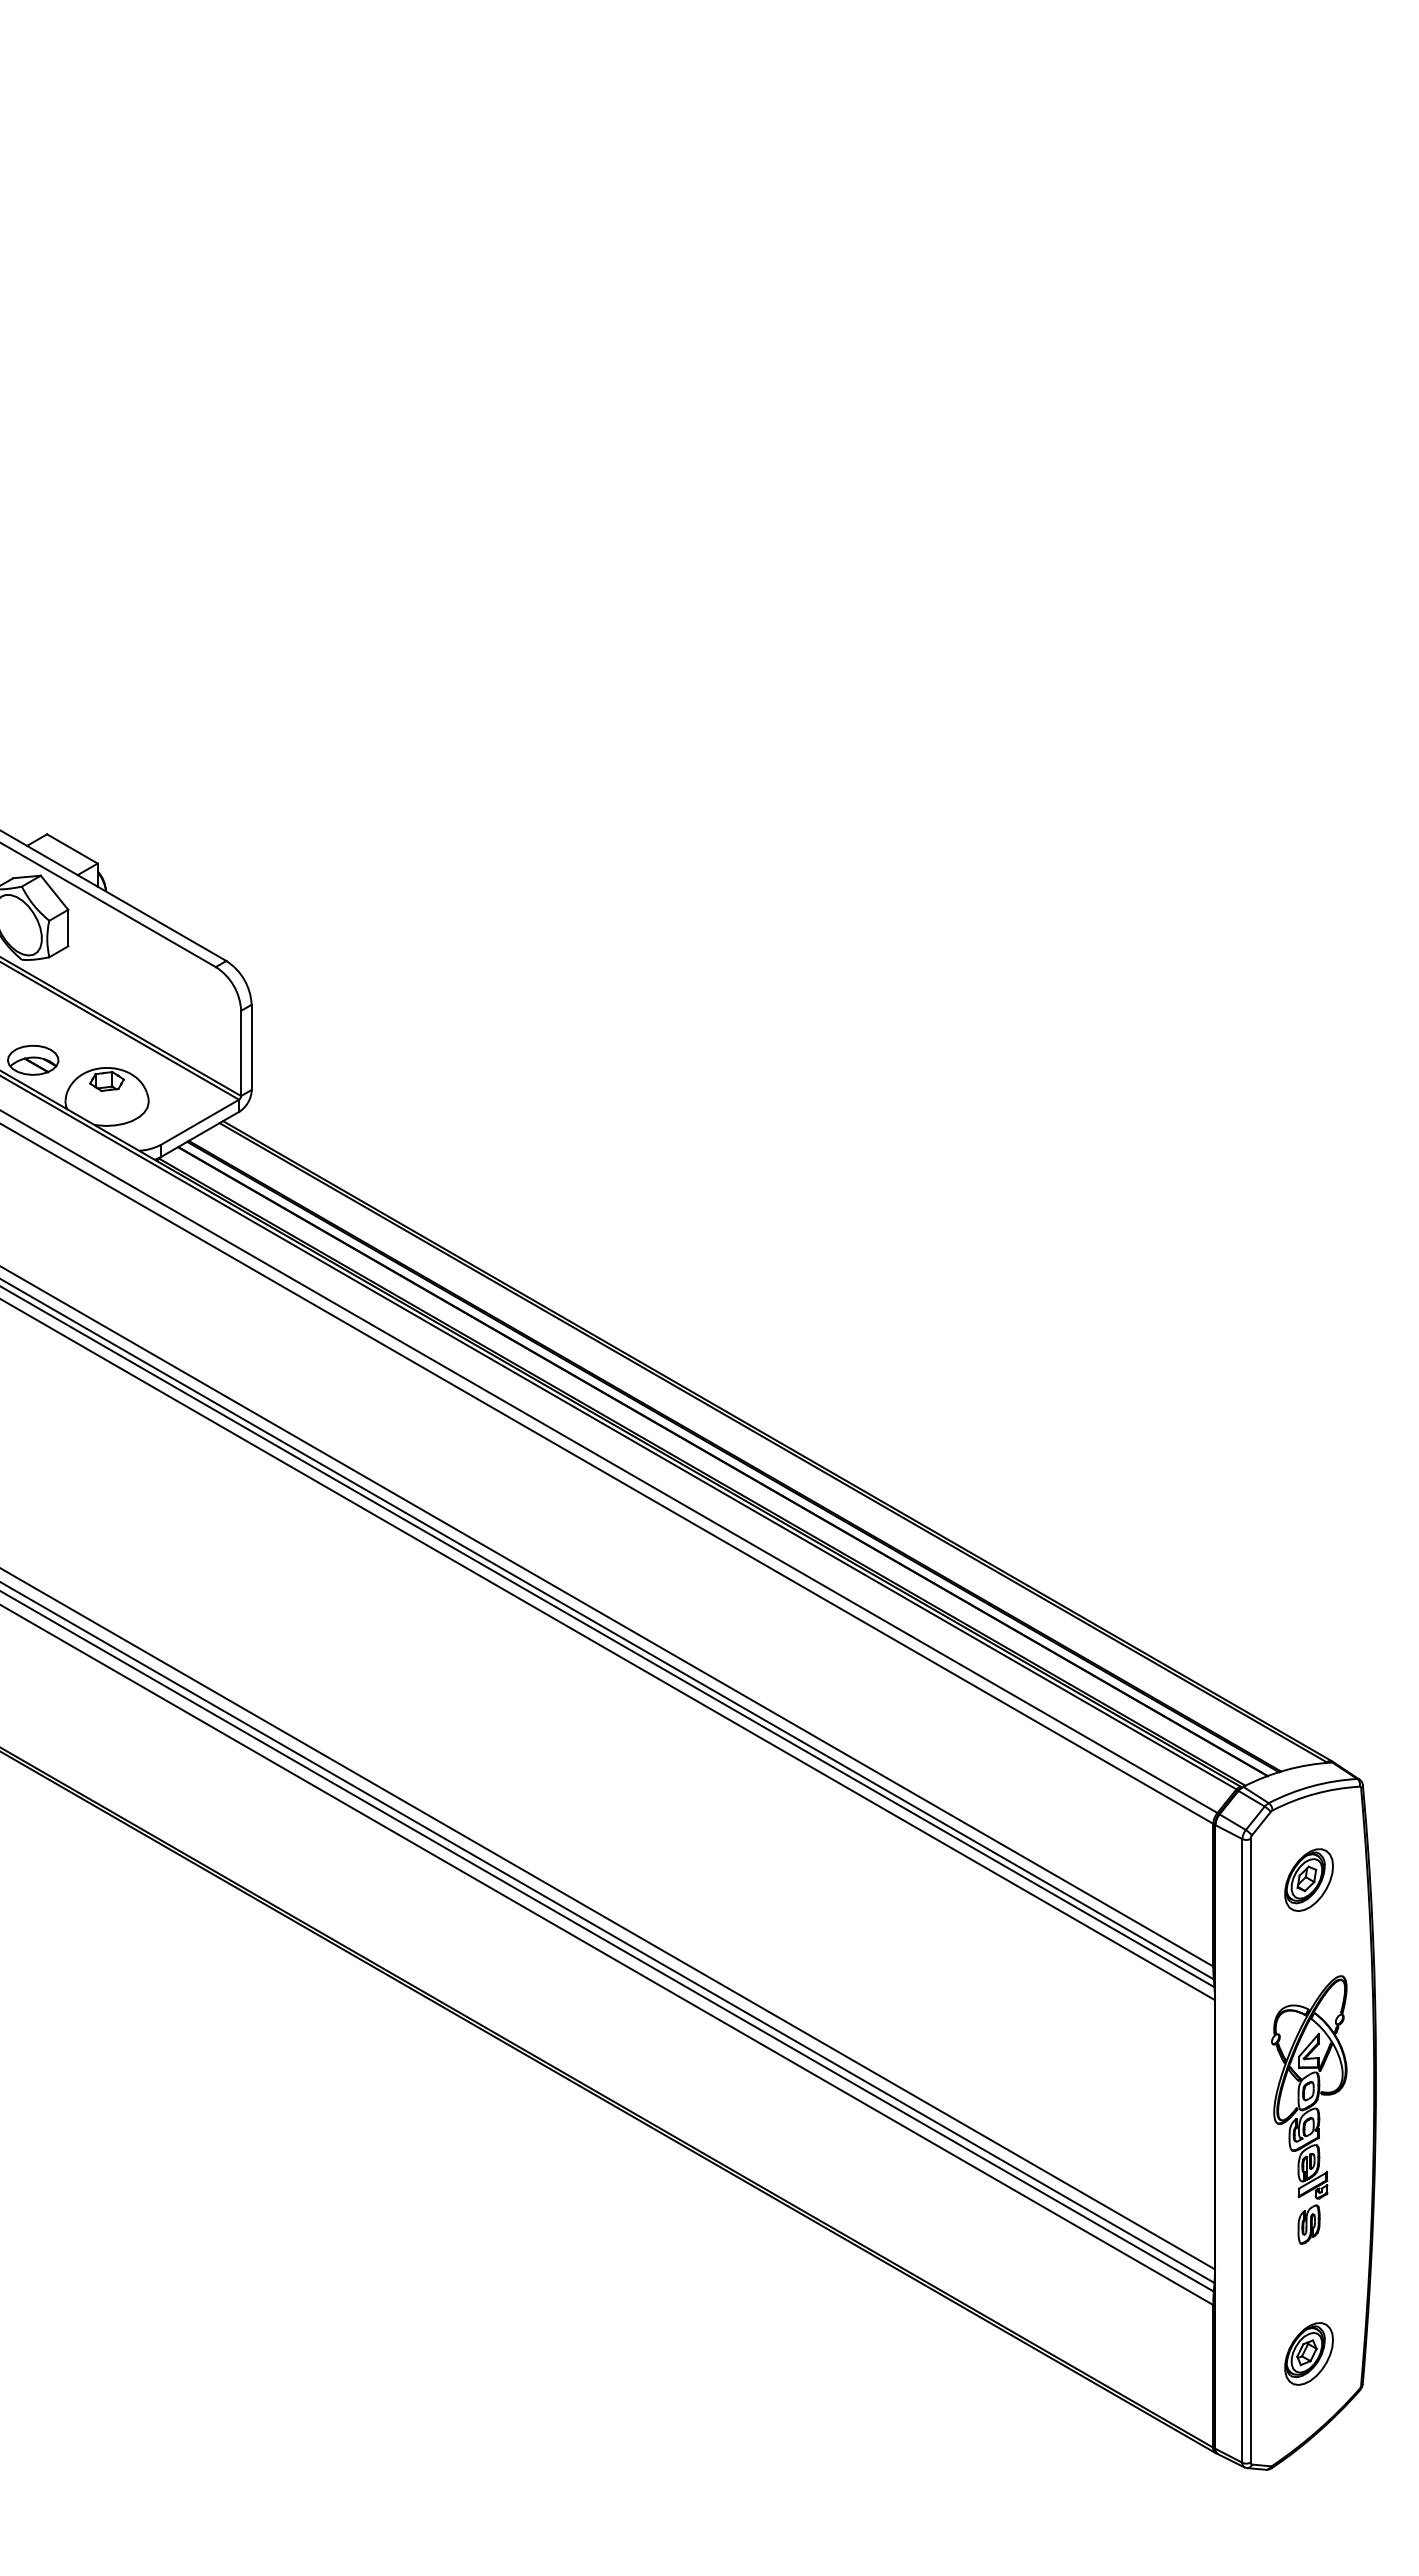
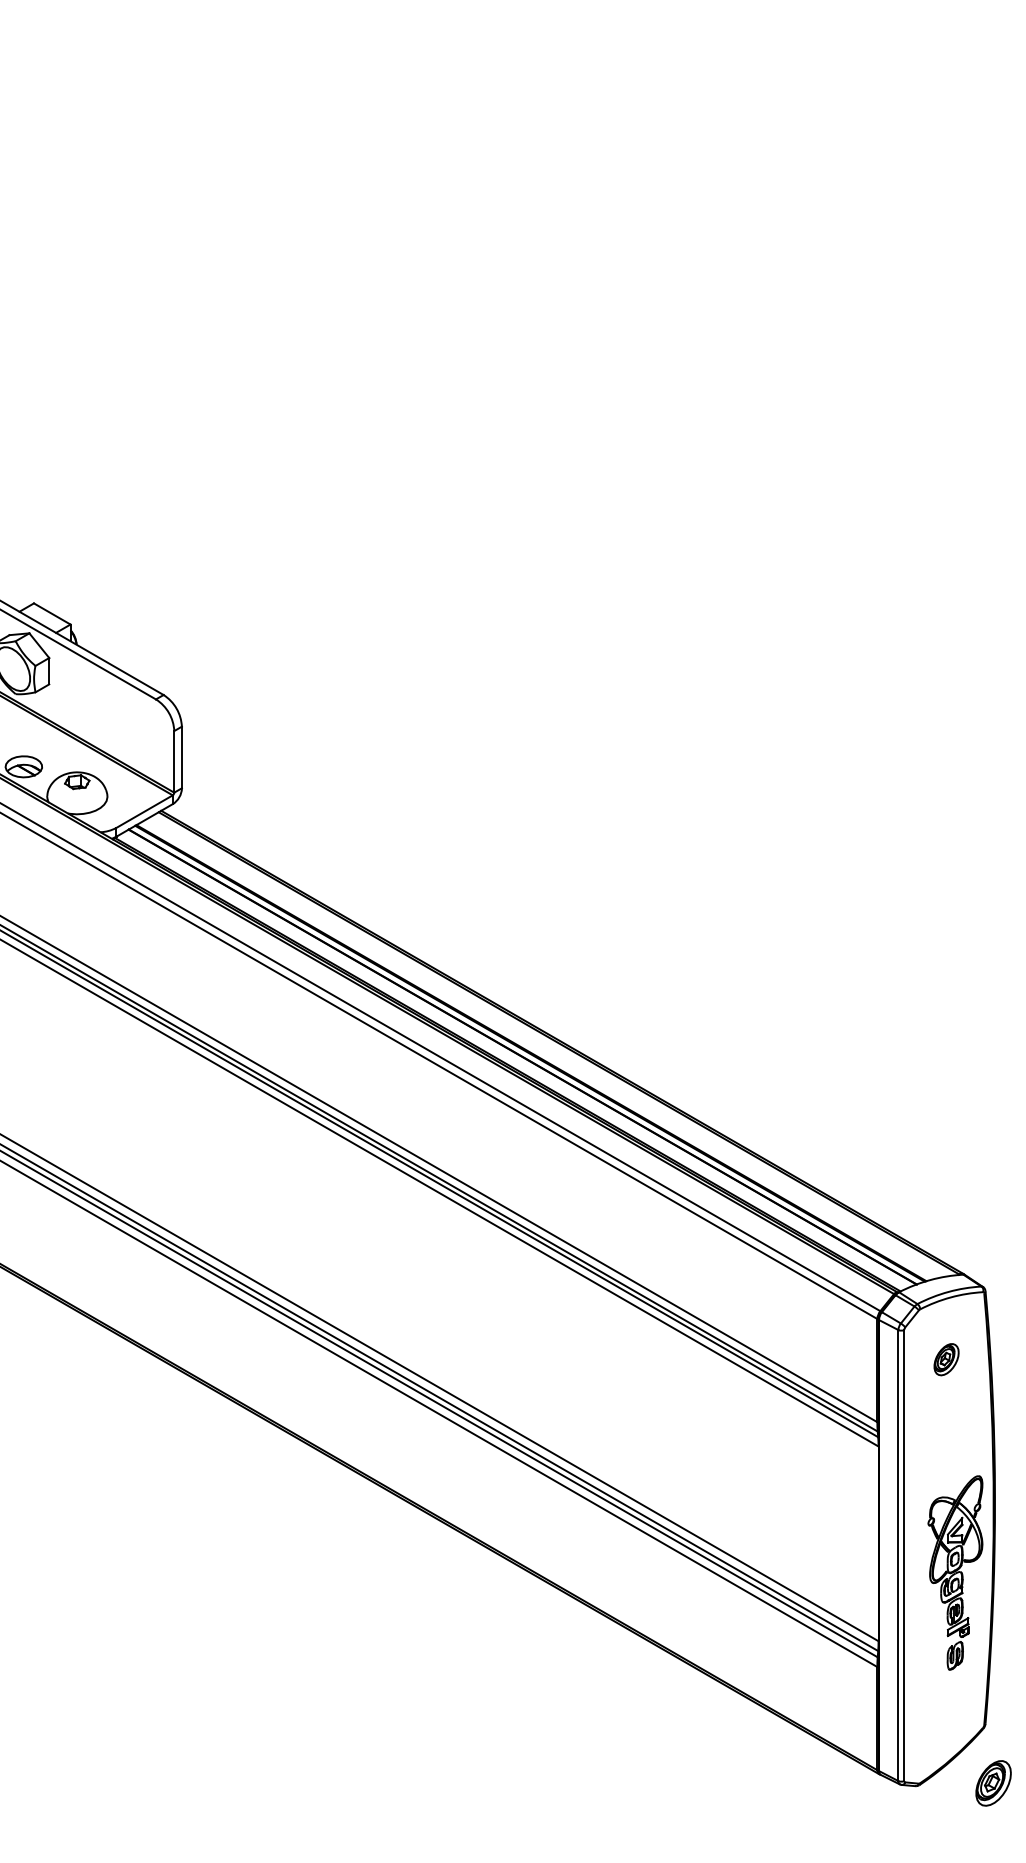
part: (1308, 1879) -> (946, 1359), size x0.7
part: (1309, 2109) -> (955, 1572), moved
part: (1308, 2353) -> (993, 1783), moved

